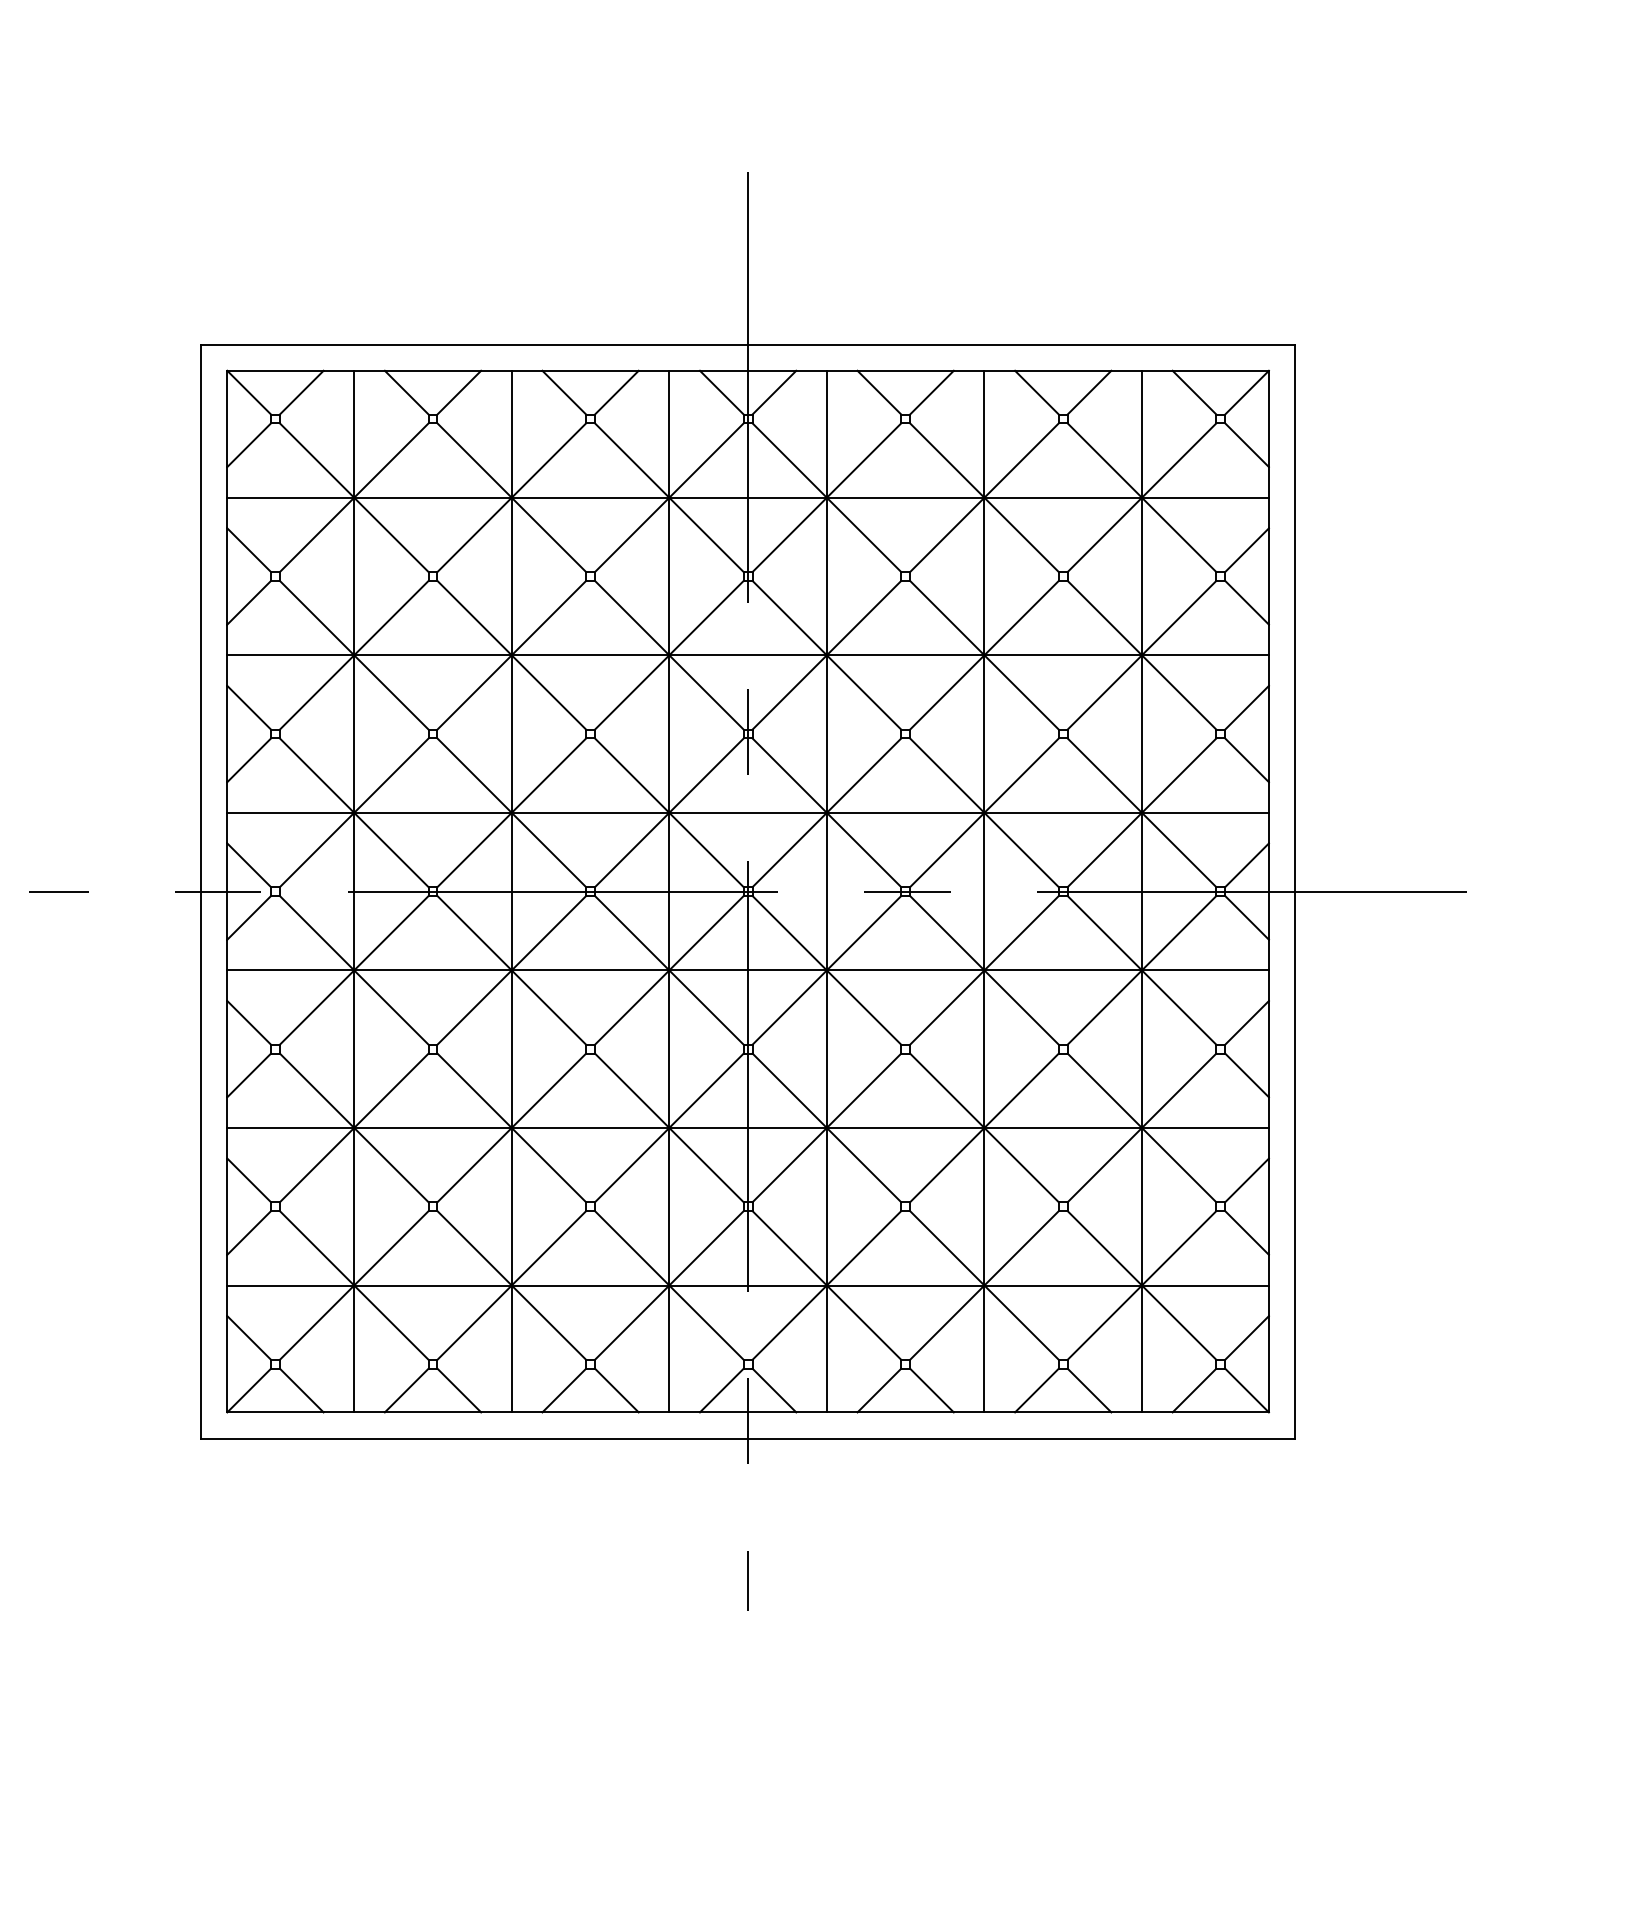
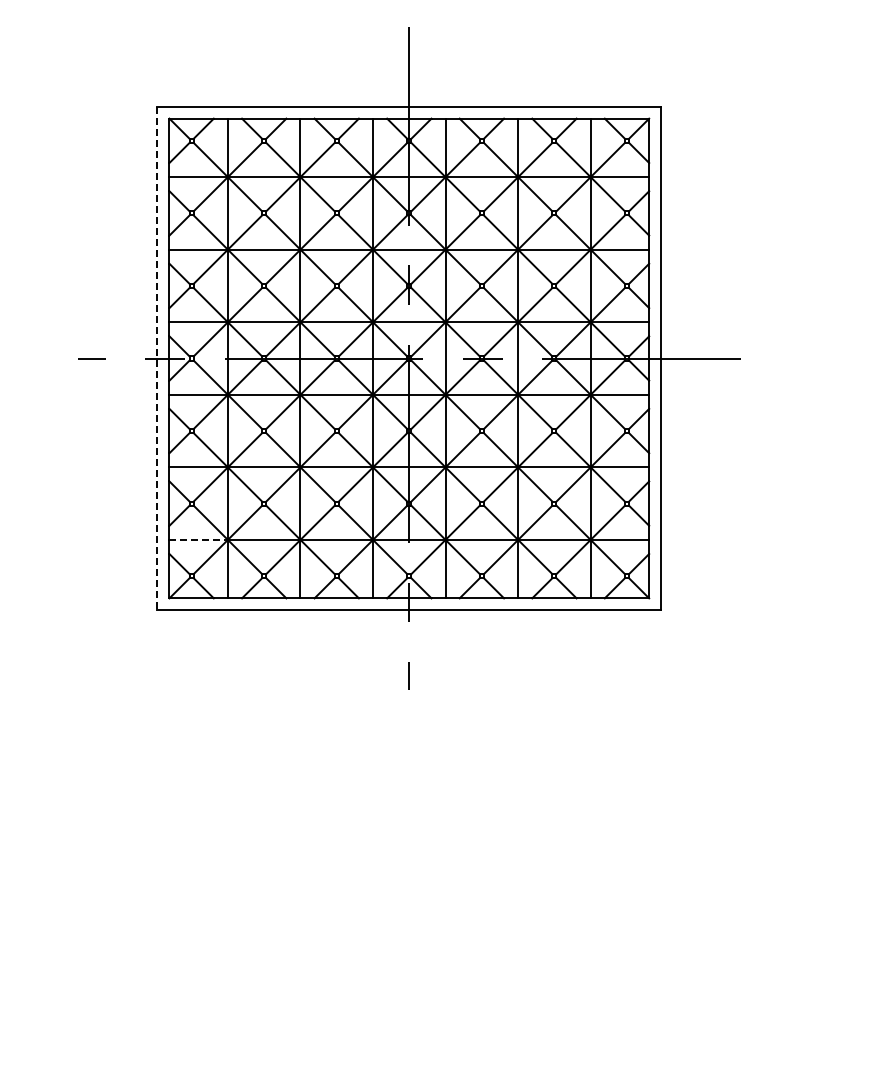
line: (201, 891) -> (157, 358), solid -> dashed
line: (292, 1284) -> (199, 539), solid -> dashed

